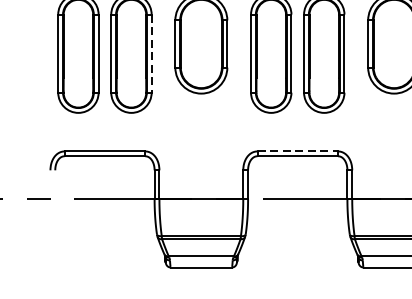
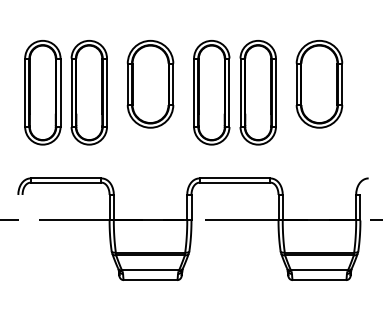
line: (152, 54) -> (107, 93), dashed -> solid
line: (298, 151) -> (235, 178), dashed -> solid

